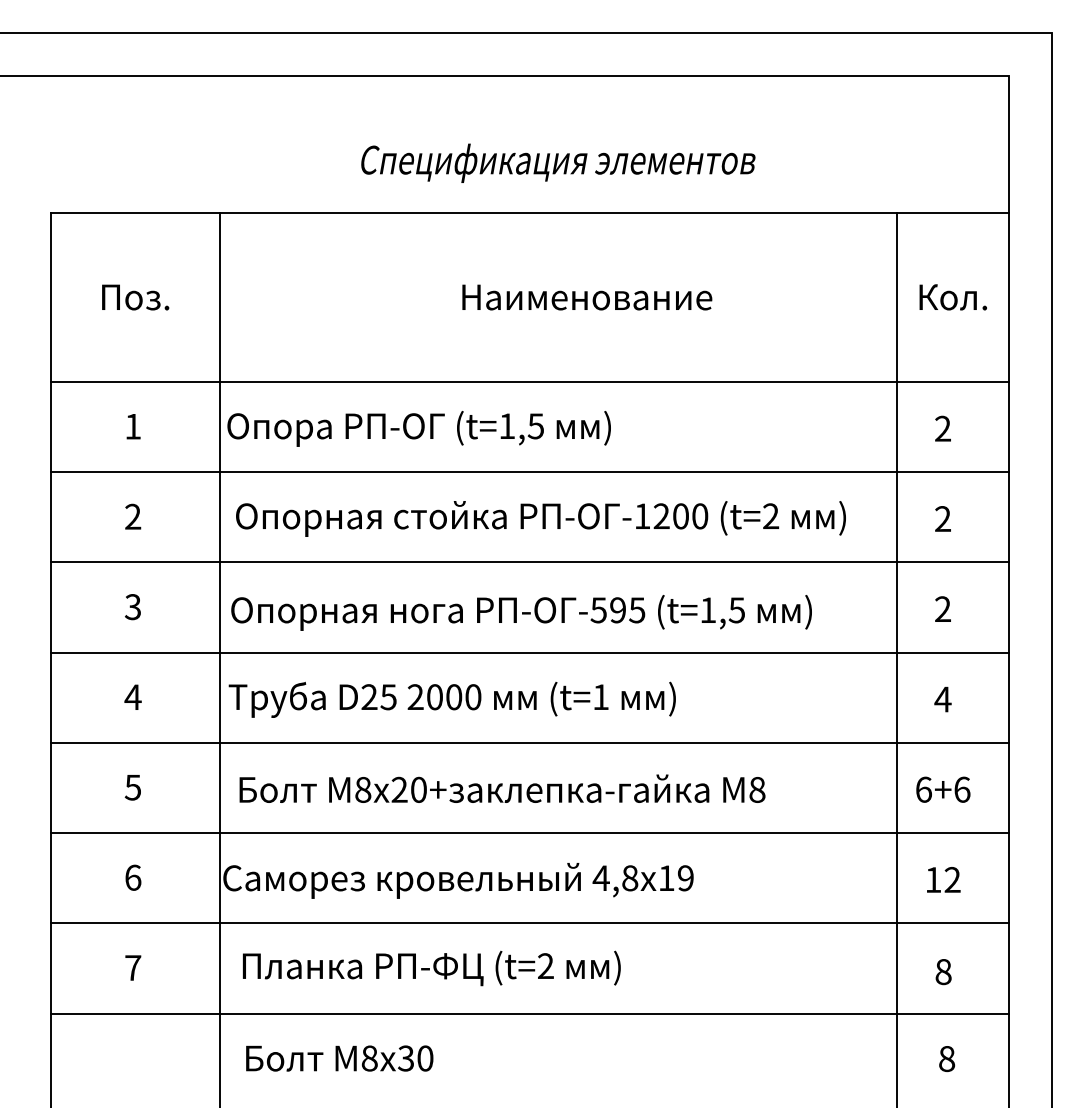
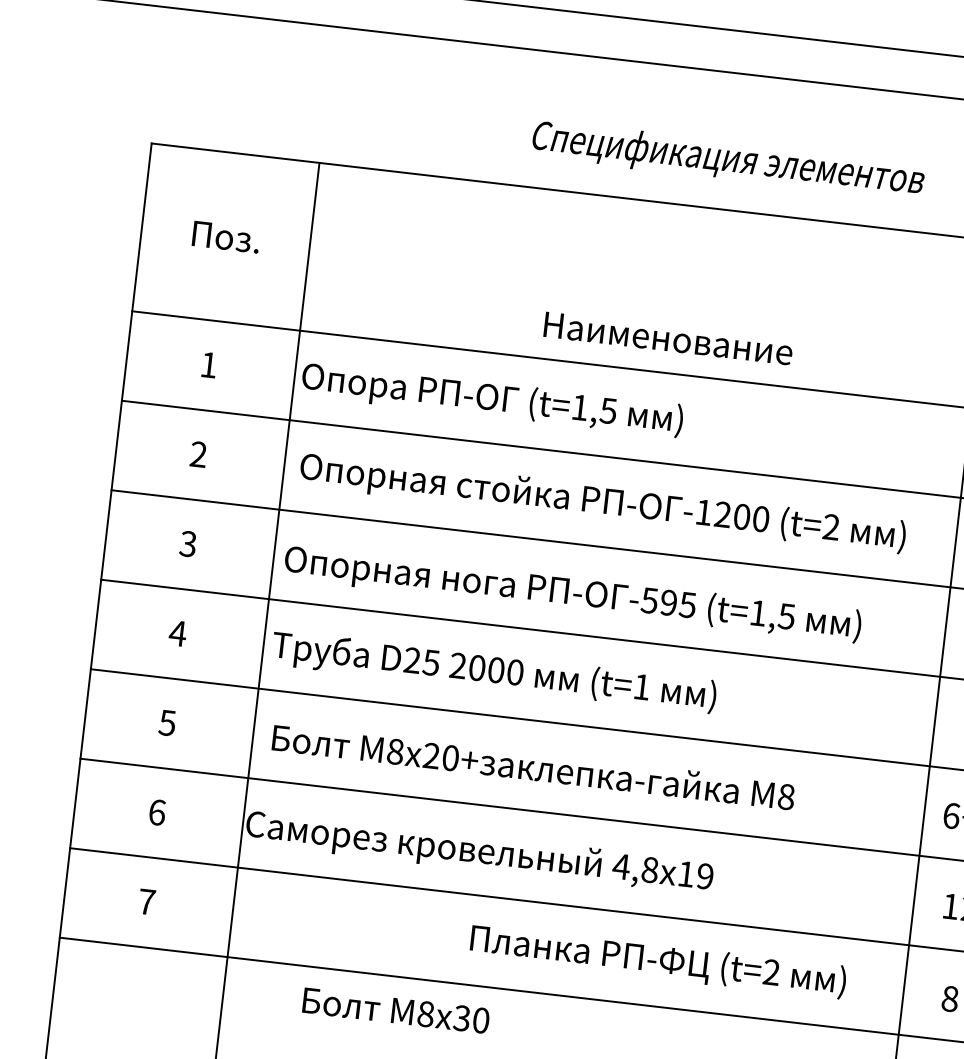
text: (558, 162) -> (728, 159), moved
text: (587, 297) -> (668, 338), moved
text: (431, 968) -> (657, 961), moved
text: (339, 1058) -> (395, 1010), moved

